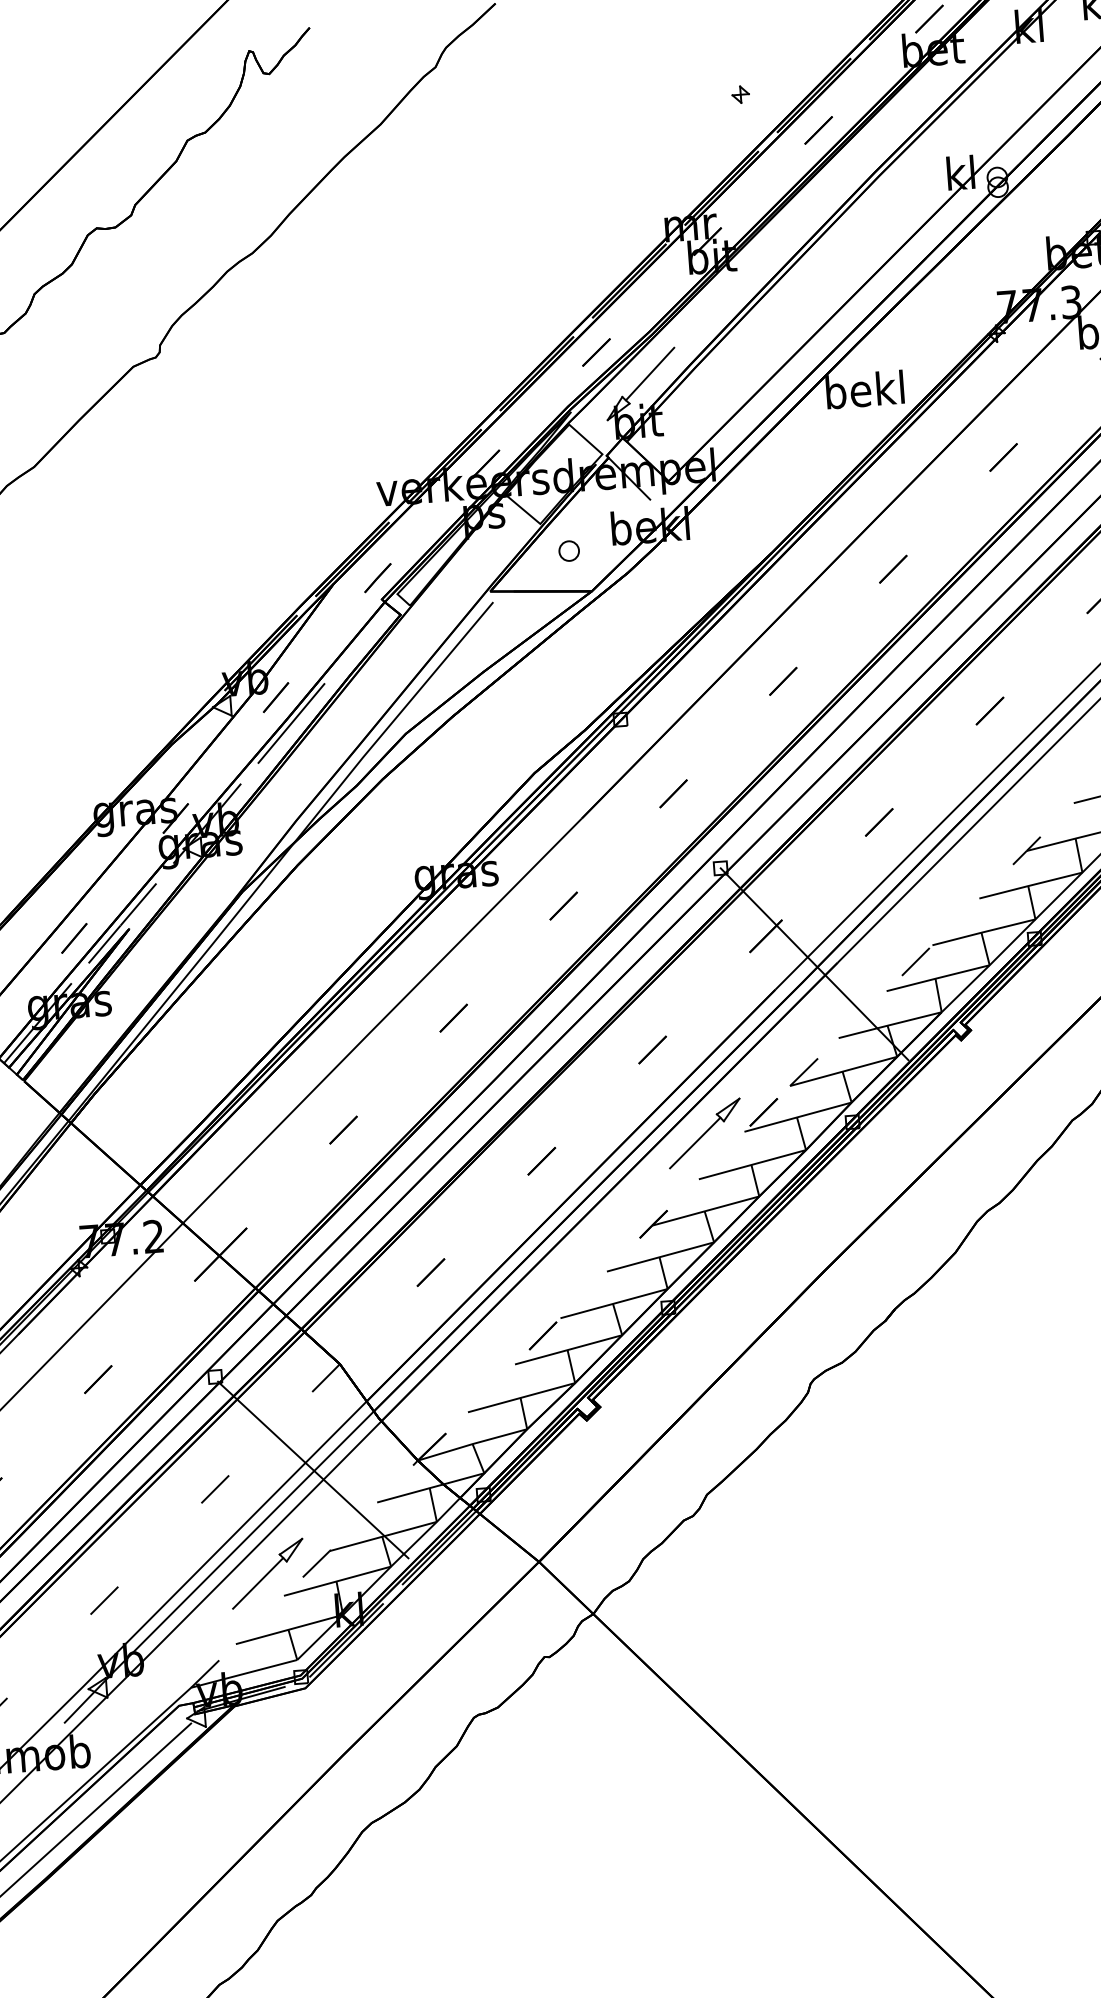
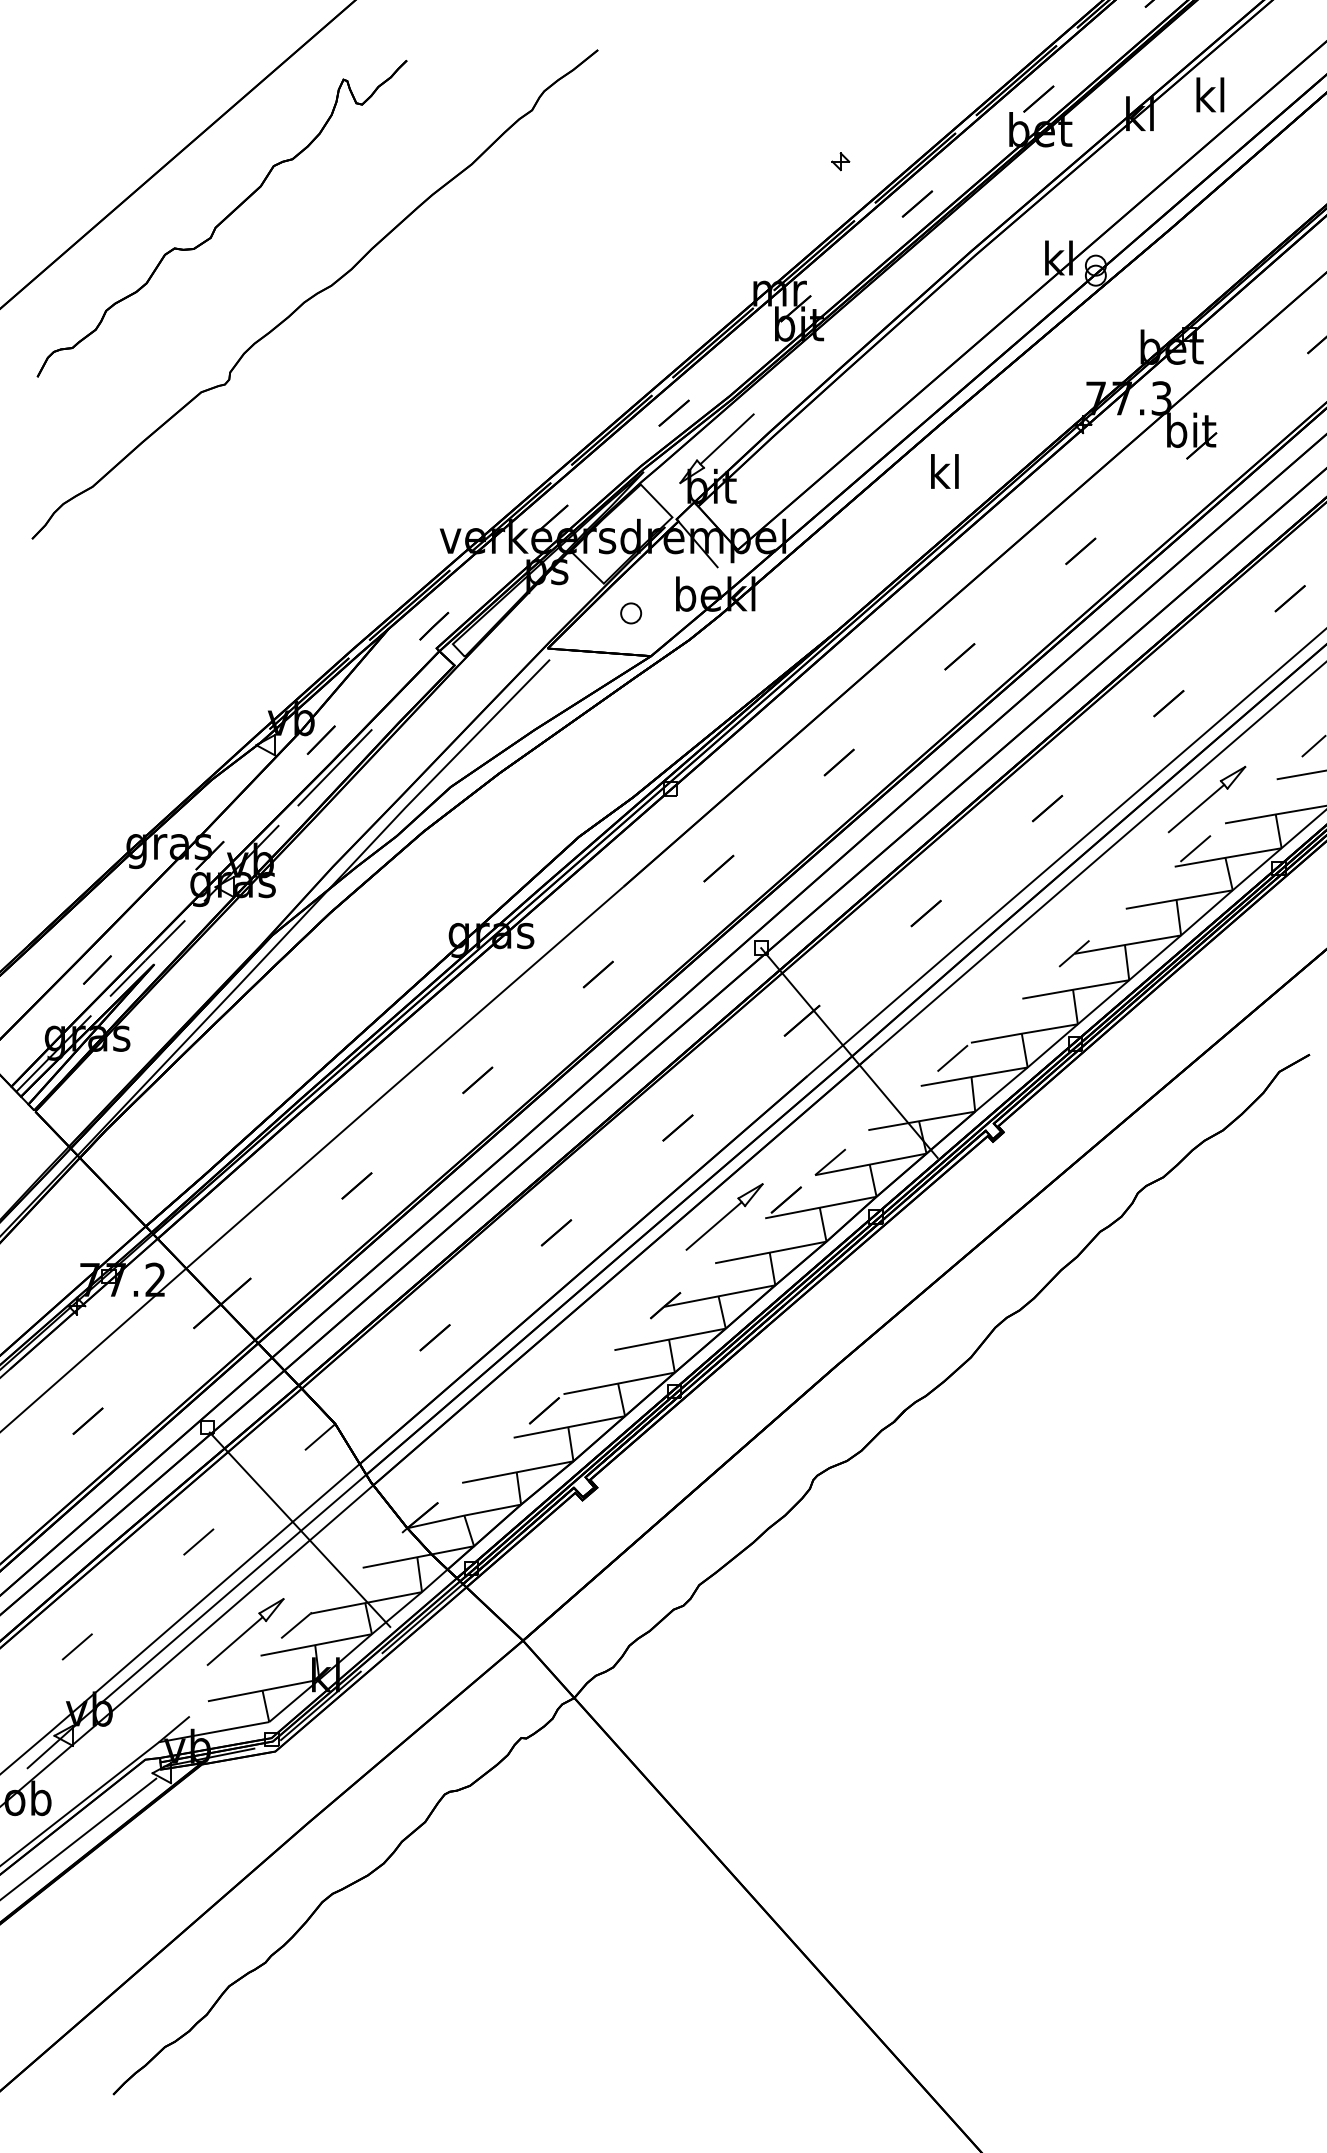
text: (864, 389) -> (944, 471), bekl -> kl

